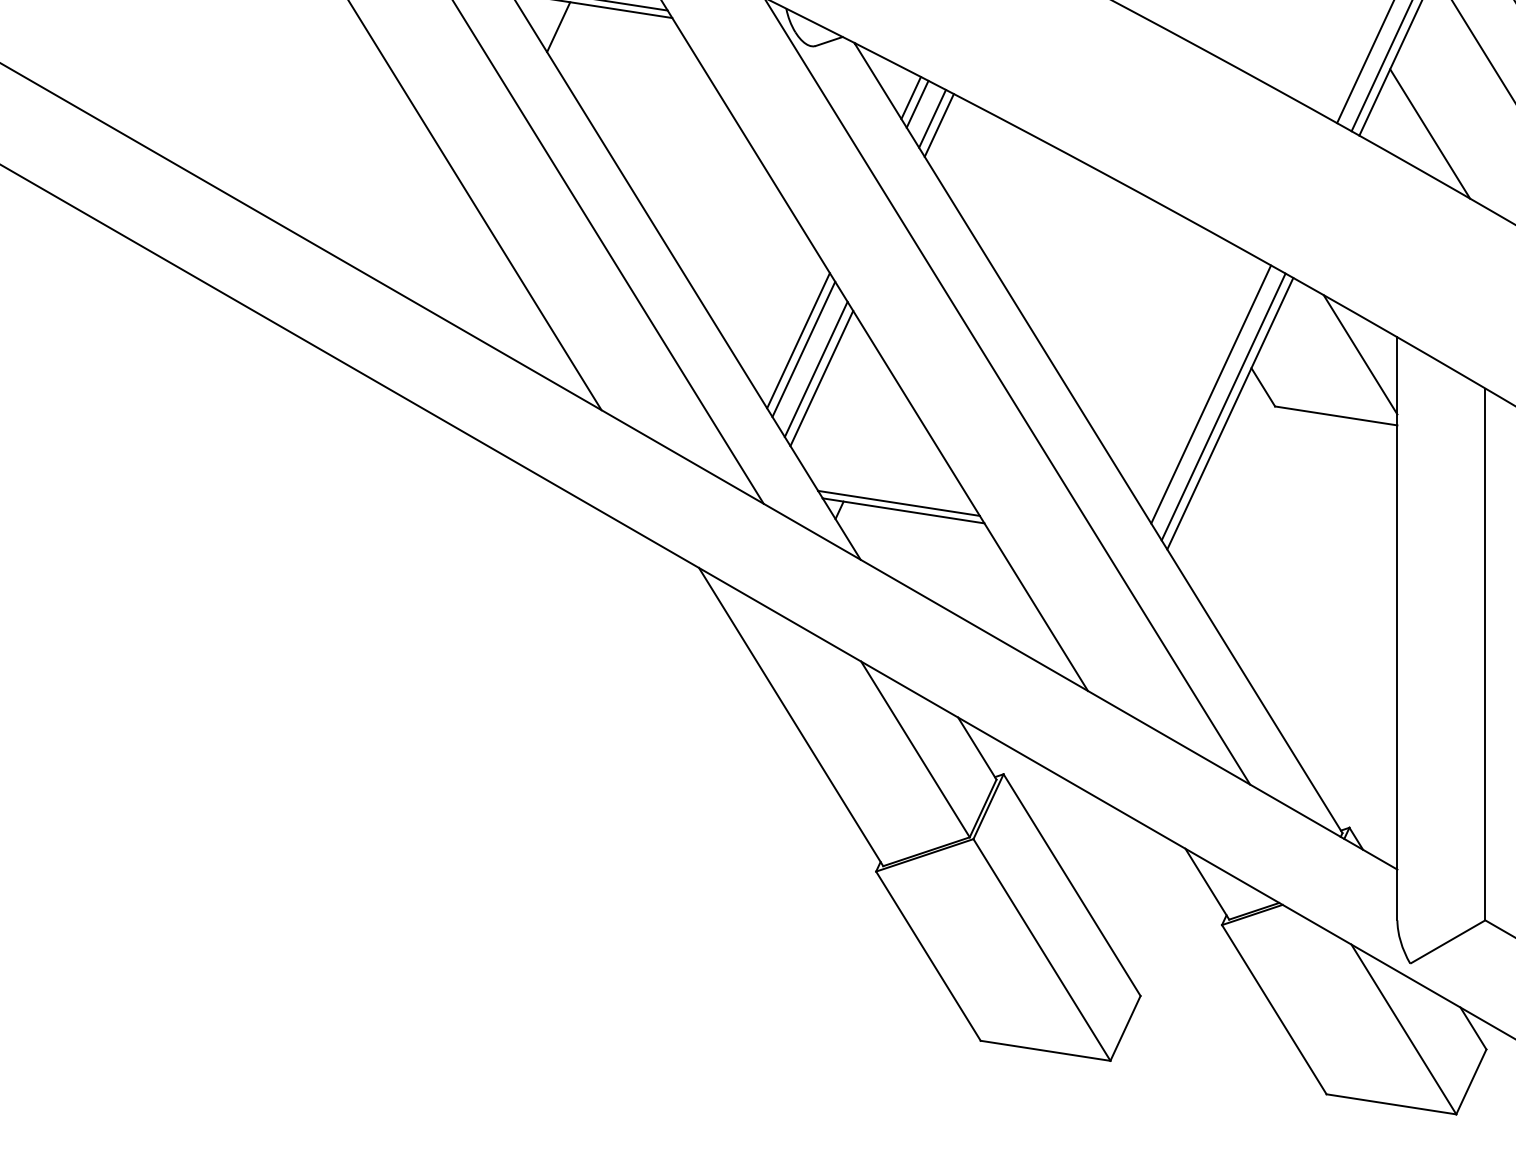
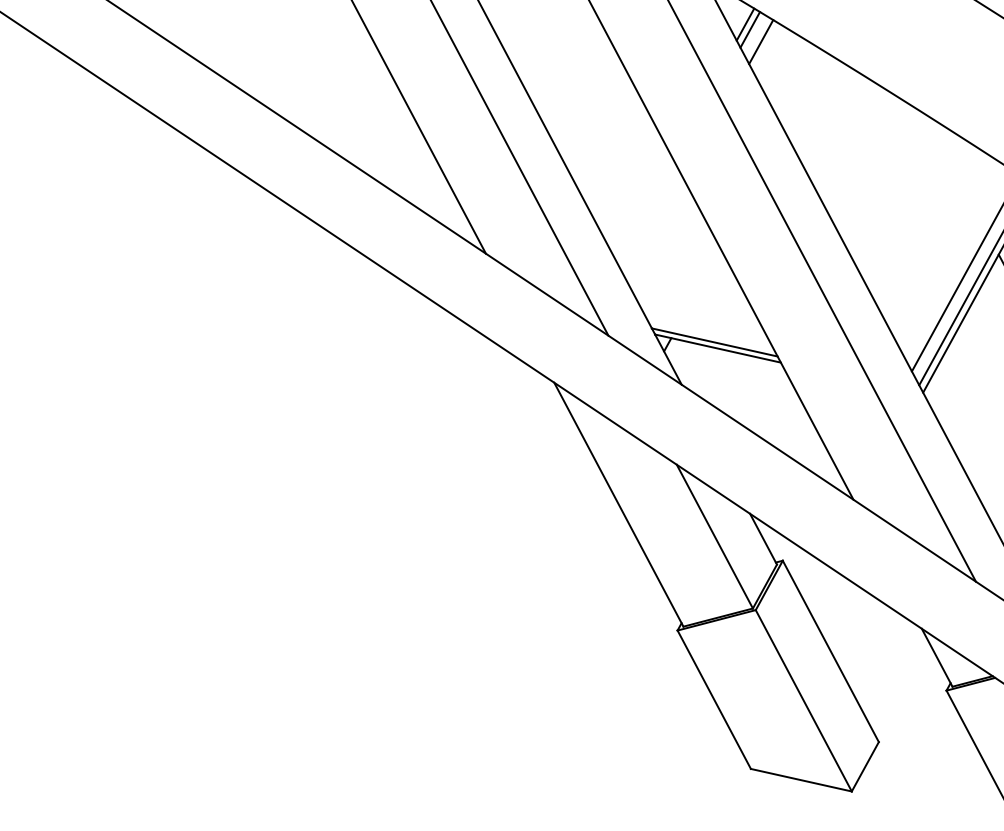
line: (938, 125) -> (765, 47), removed
line: (798, 340) -> (644, 209), removed
line: (803, 349) -> (647, 216), removed
line: (815, 369) -> (656, 232), removed
line: (821, 378) -> (660, 240), removed

